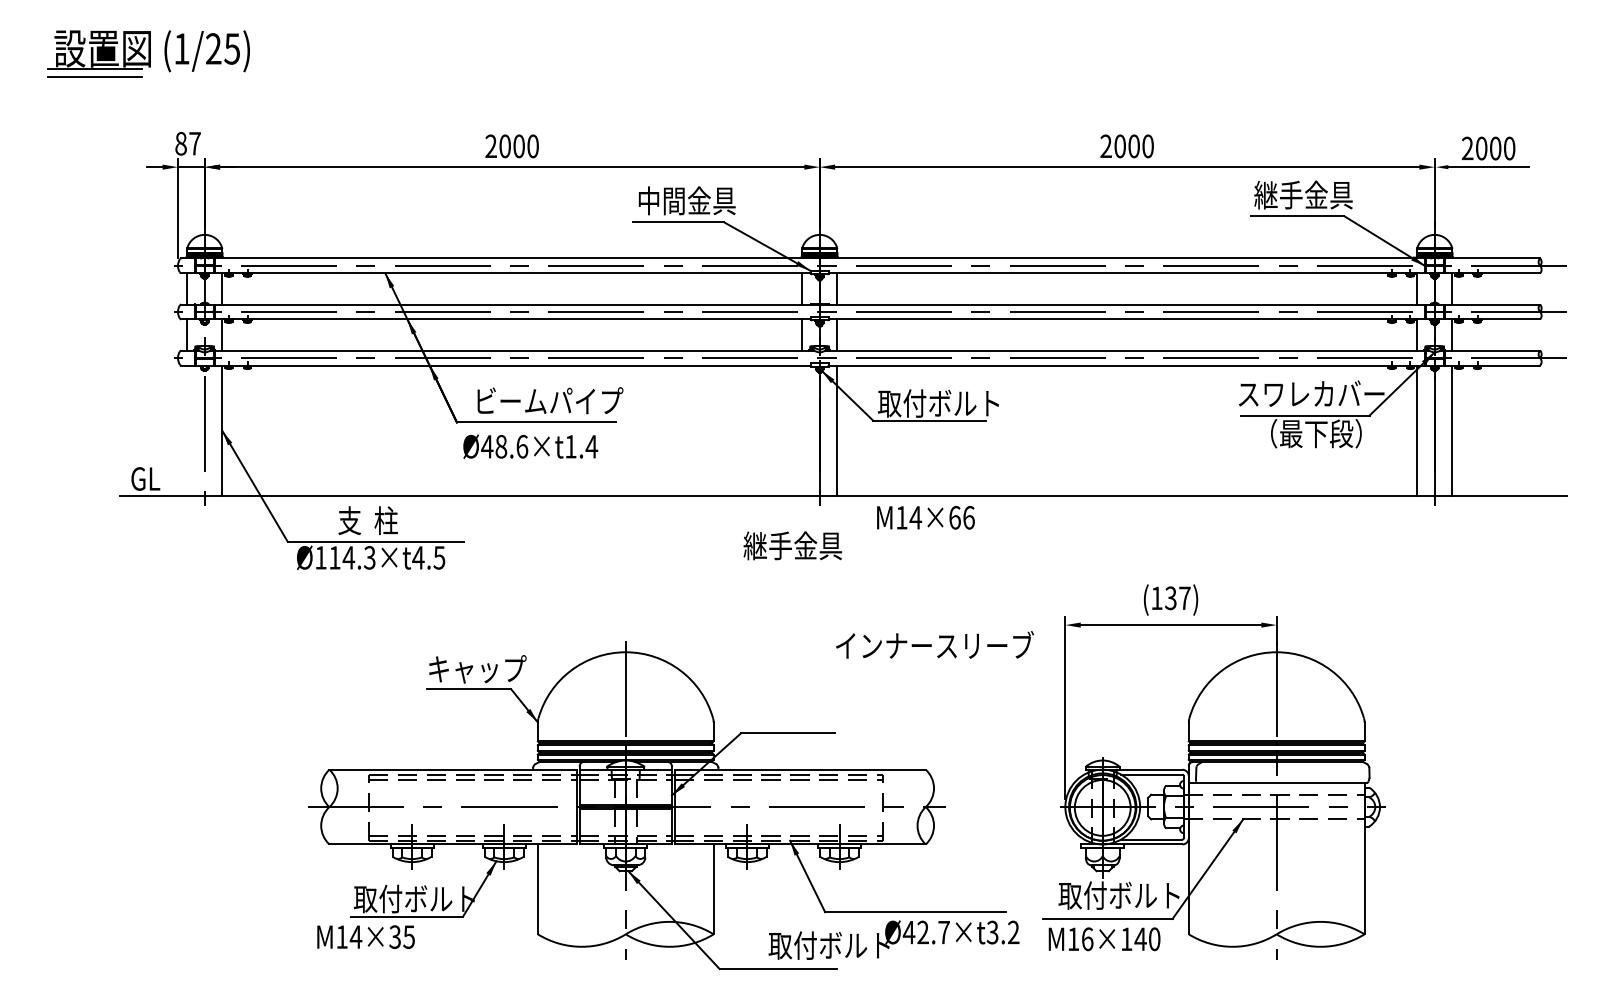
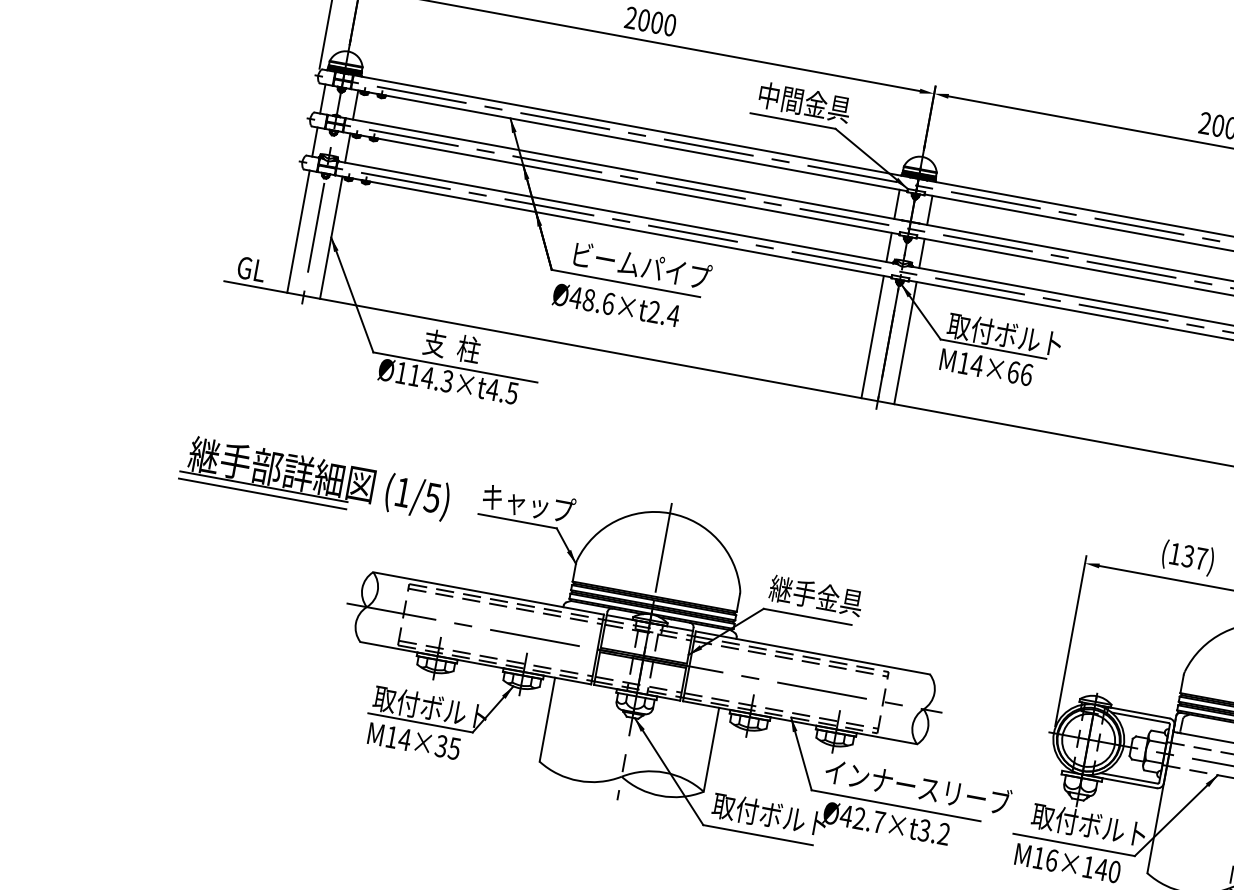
line: (187, 430) -> (298, 231), added
line: (802, 430) -> (873, 336), added
text: (570, 446) -> (653, 311), Ø48.6×t1.4 -> Ø48.6×t2.4
text: (925, 517) -> (986, 367), moved
text: (792, 545) -> (815, 595), moved
text: (934, 644) -> (917, 785), moved
part: (251, 685) -> (314, 480), added
text: (365, 936) -> (413, 740), moved
text: (893, 939) -> (830, 820), moved

